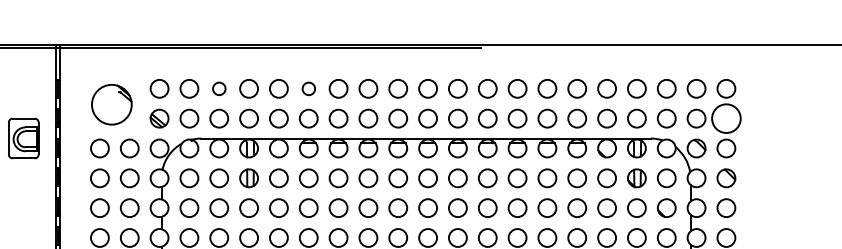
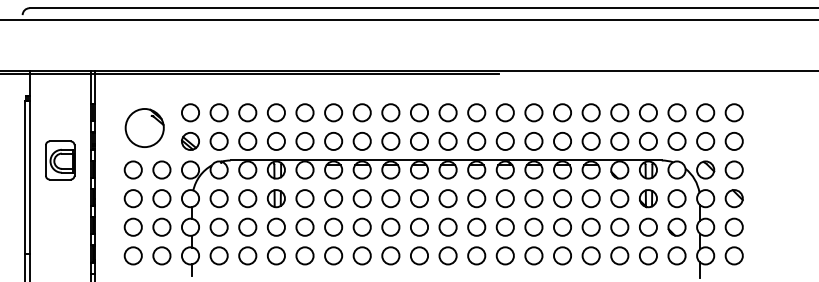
circle: (218, 88) -> (247, 112), size x1.43
circle: (308, 88) -> (333, 112), size x1.43
circle: (725, 118) -> (733, 141), size x0.62

